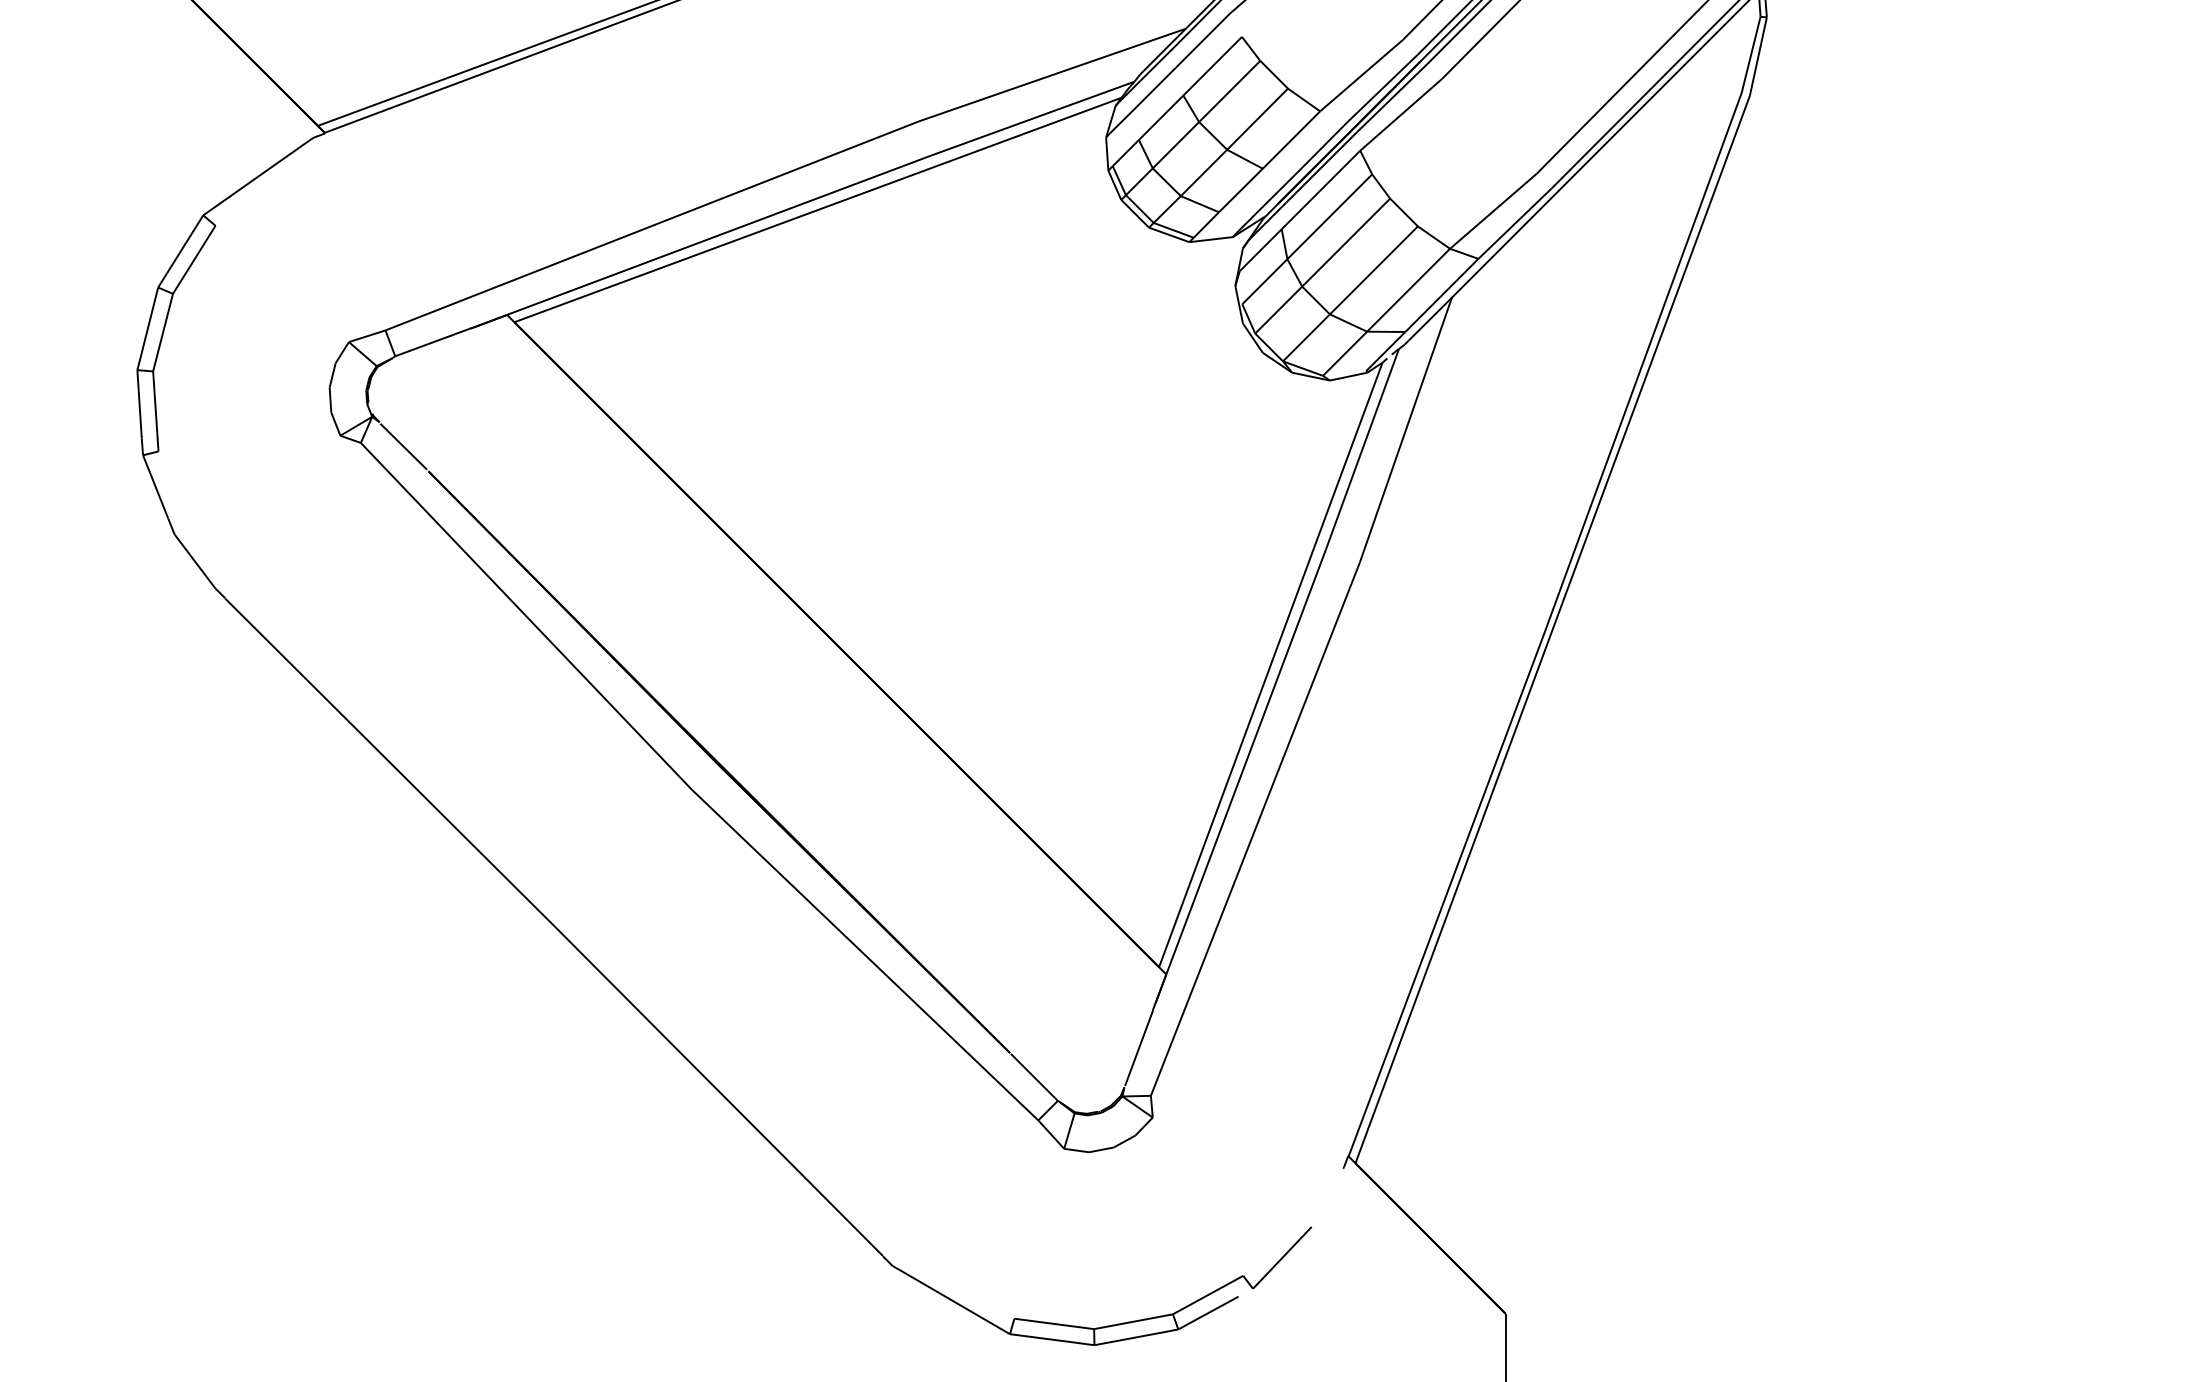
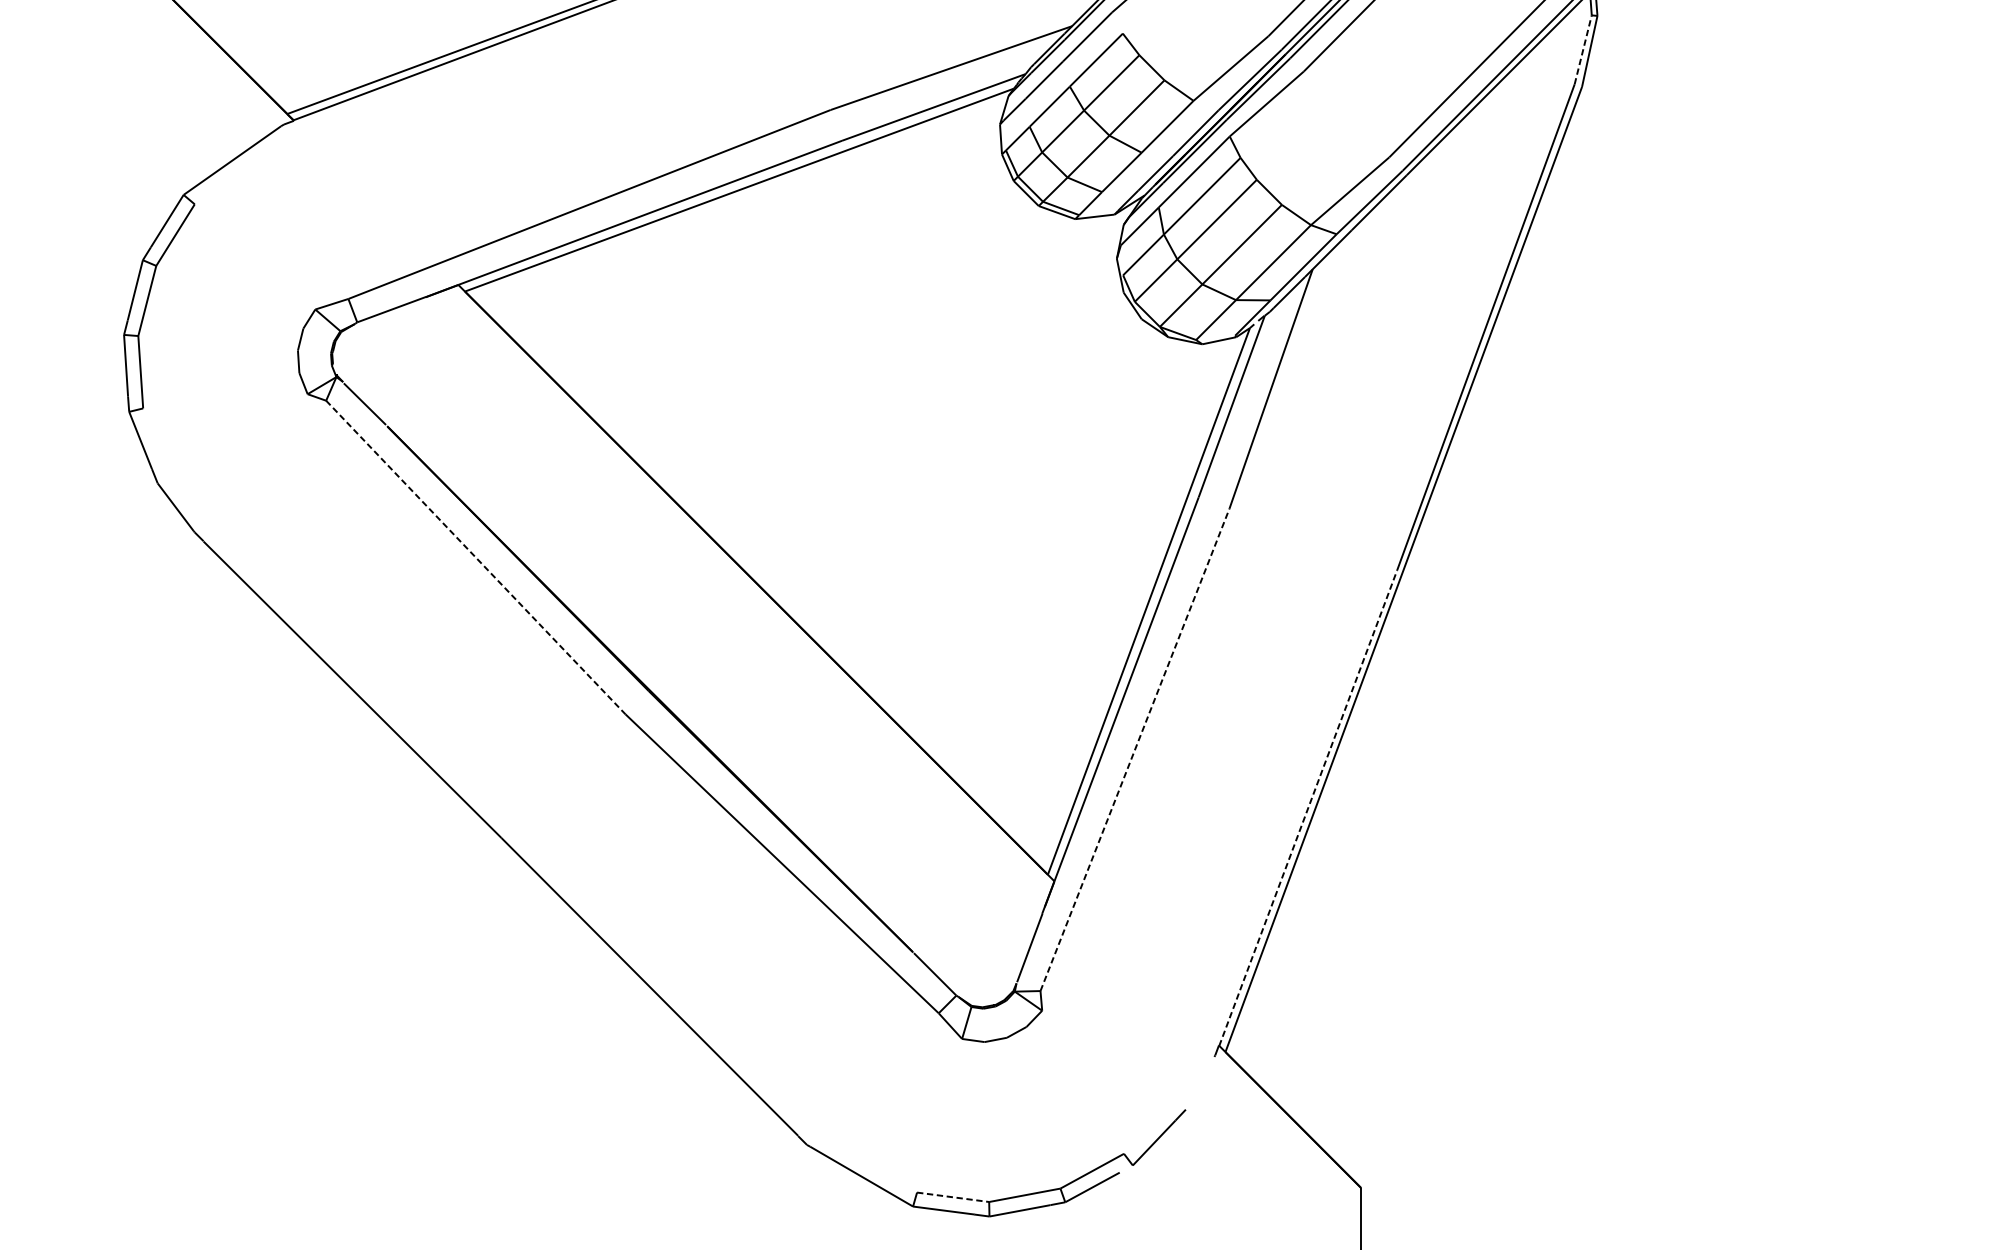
line: (1751, 54) -> (1583, 49), solid -> dashed
line: (526, 616) -> (475, 557), solid -> dashed
line: (1255, 828) -> (1135, 749), solid -> dashed
line: (1446, 893) -> (1307, 808), solid -> dashed
line: (1054, 1323) -> (953, 1196), solid -> dashed

